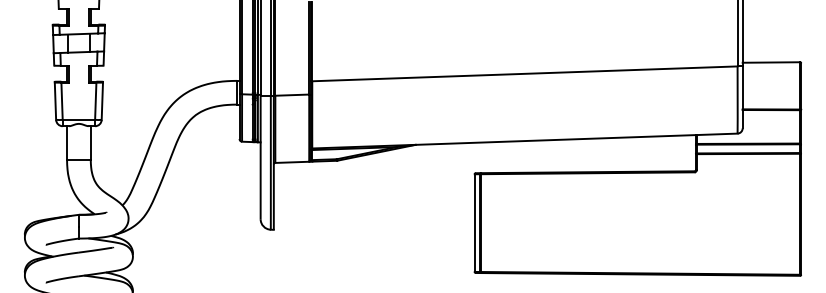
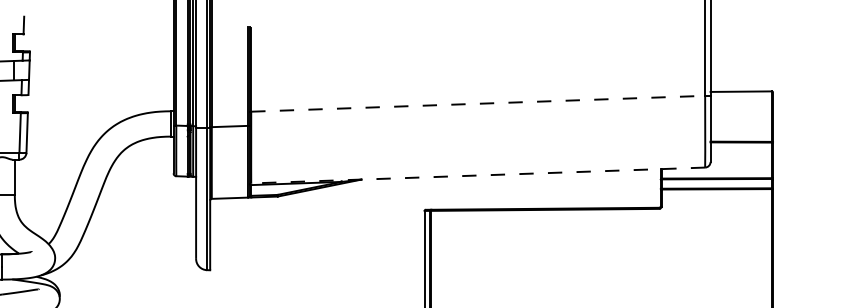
line: (524, 73) -> (477, 103), solid -> dashed
line: (524, 141) -> (477, 175), solid -> dashed

